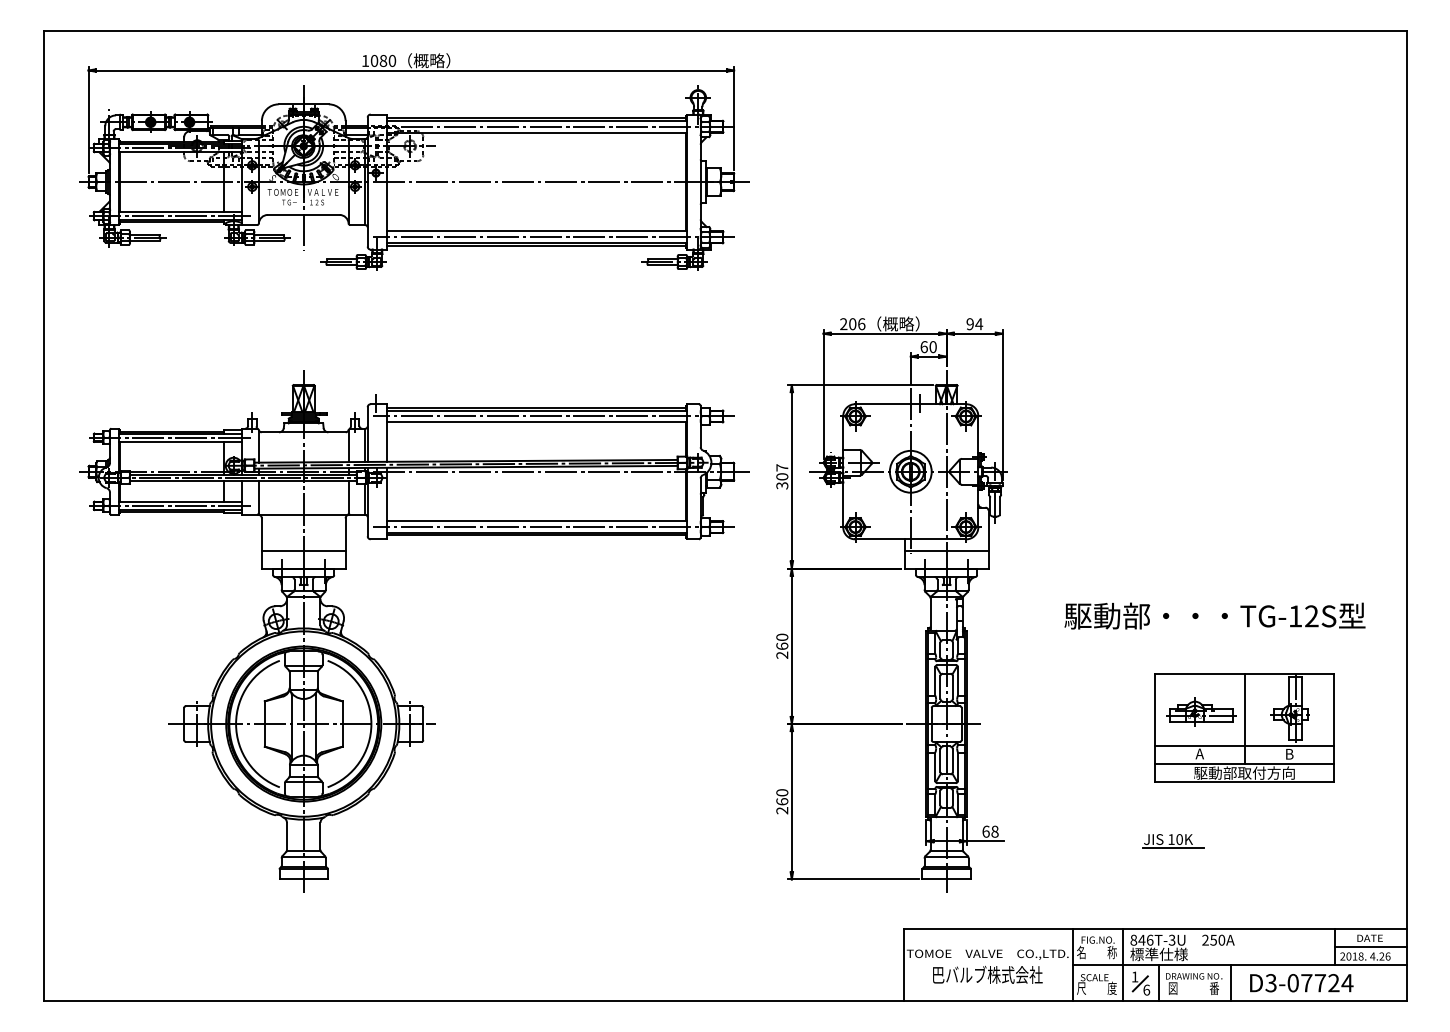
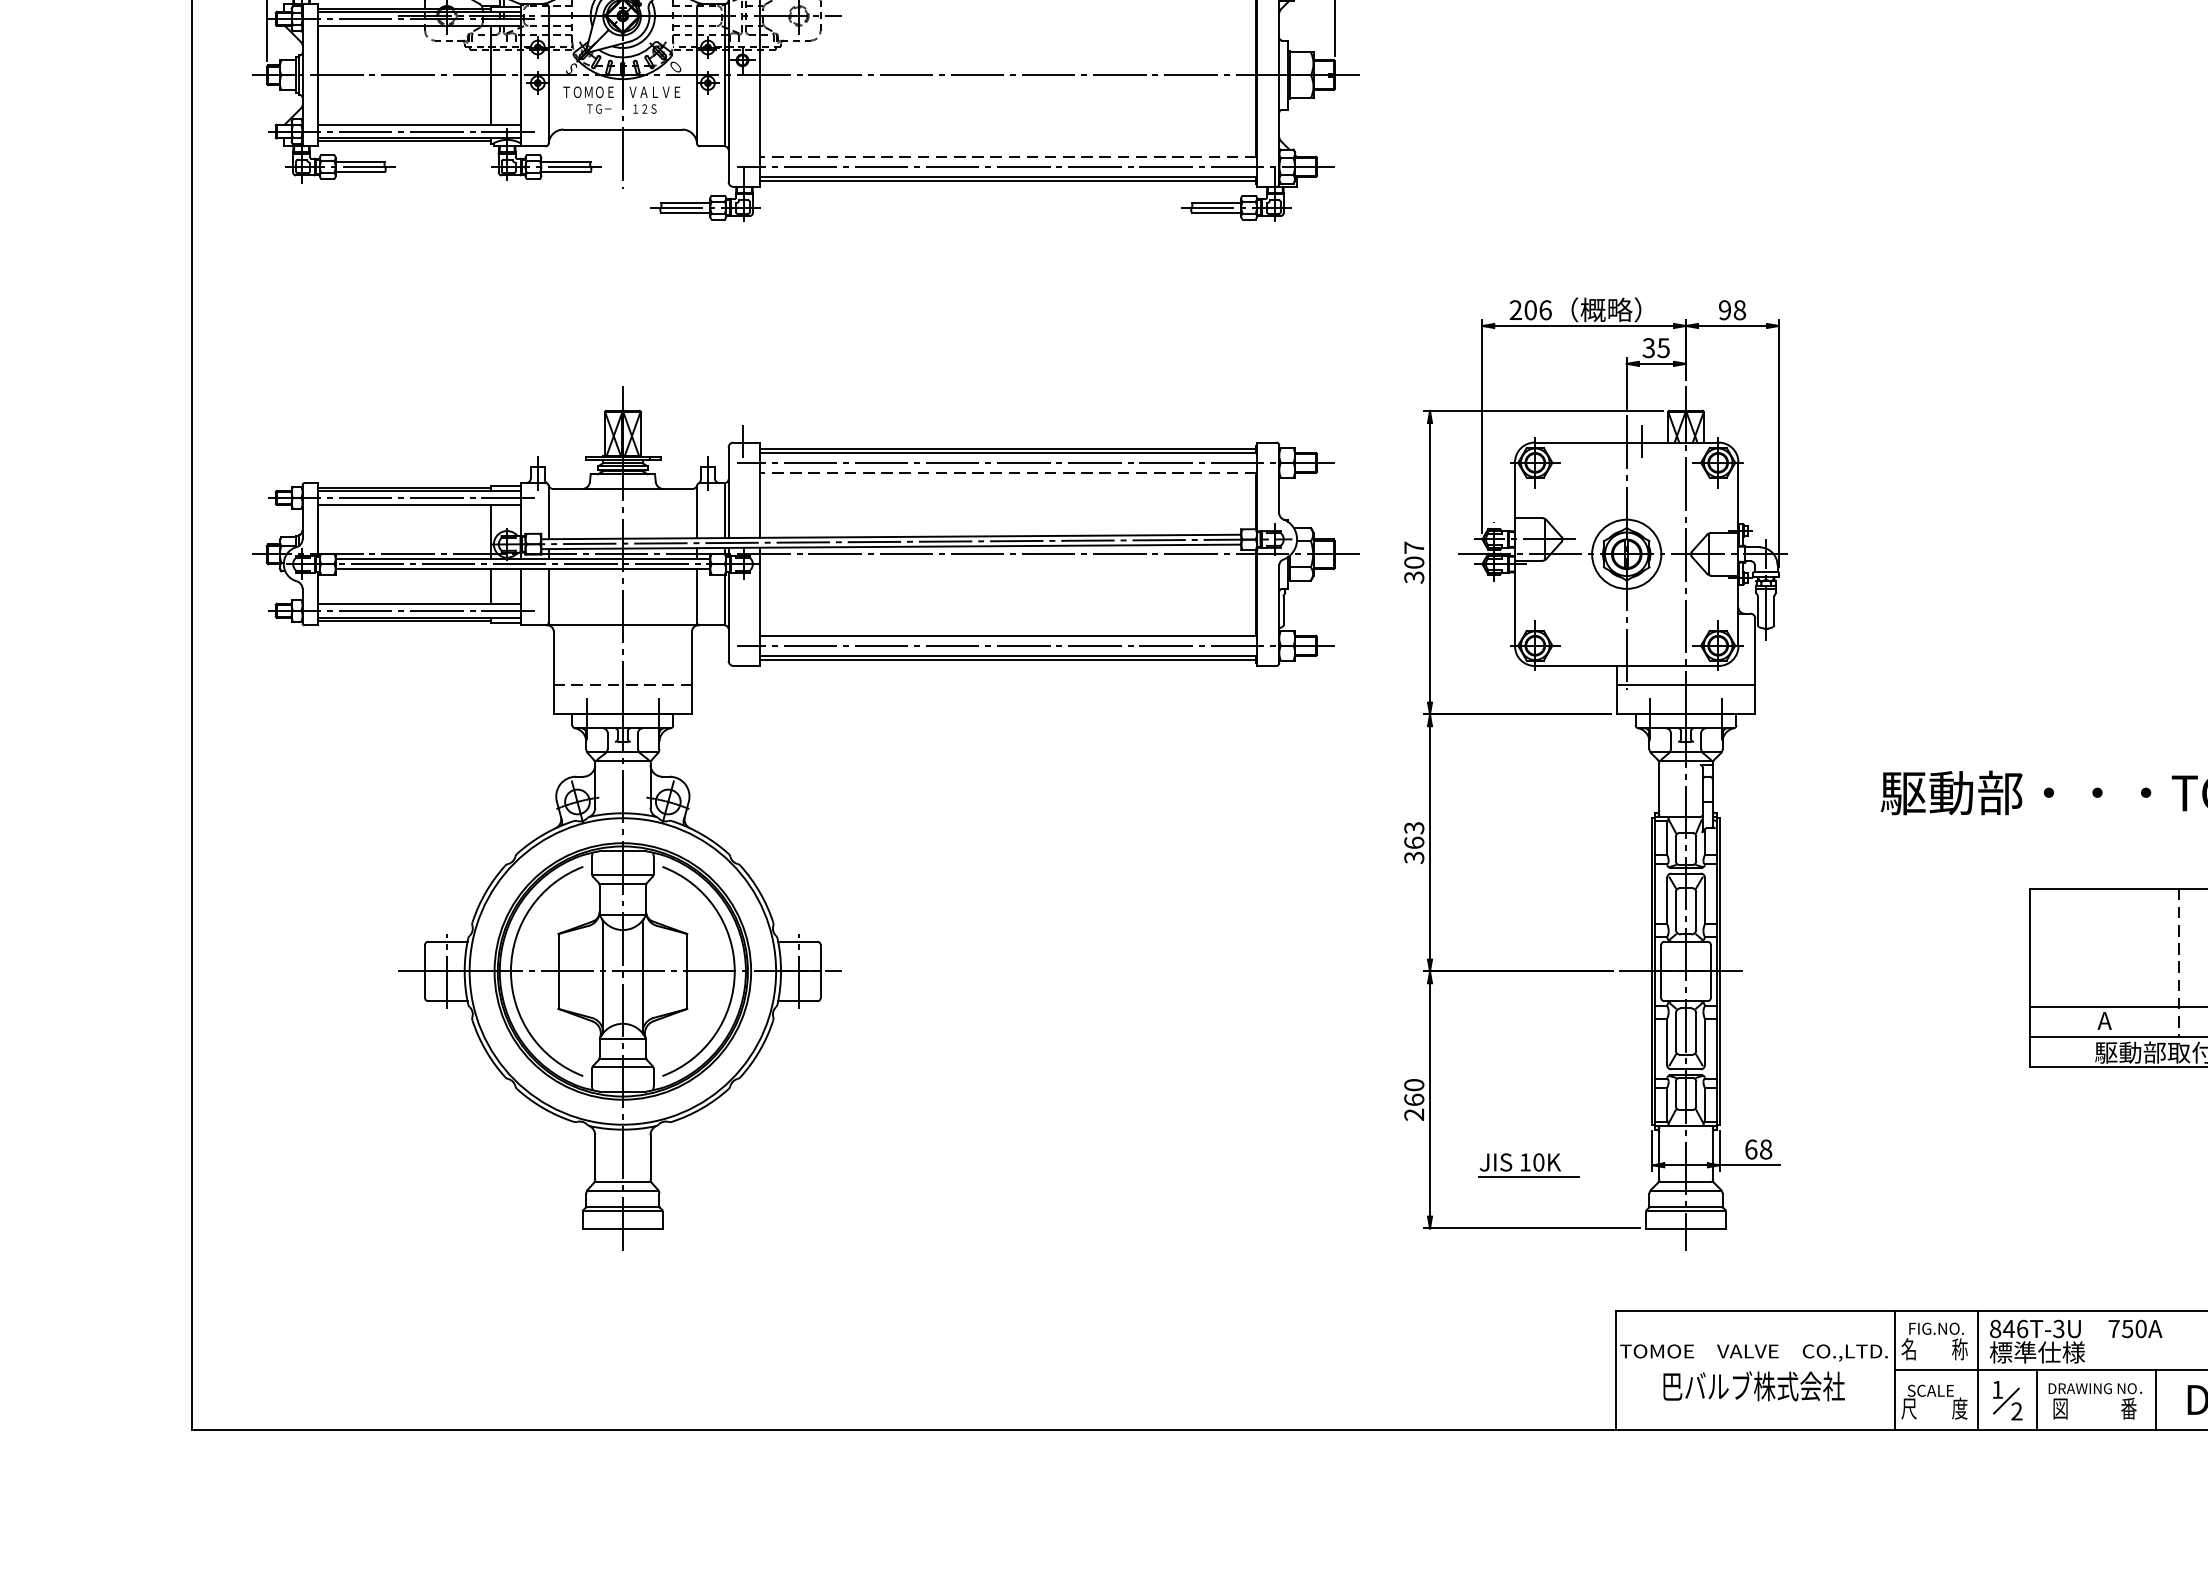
line: (536, 231) -> (1007, 156), solid -> dashed
text: (979, 324) -> (1740, 310), 94 -> 98
text: (928, 347) -> (1656, 348), 60 -> 35
line: (536, 422) -> (1007, 472), solid -> dashed
line: (303, 550) -> (622, 684), solid -> dashed
text: (782, 645) -> (1414, 841), 260 -> 363
part: (1201, 711) -> (2107, 950), removed
line: (1244, 718) -> (2178, 962), solid -> dashed
part: (1173, 841) -> (1528, 1165), moved
text: (1205, 939) -> (2114, 1327), 250A -> 750A
text: (1146, 989) -> (2016, 1410), 6 -> 2

